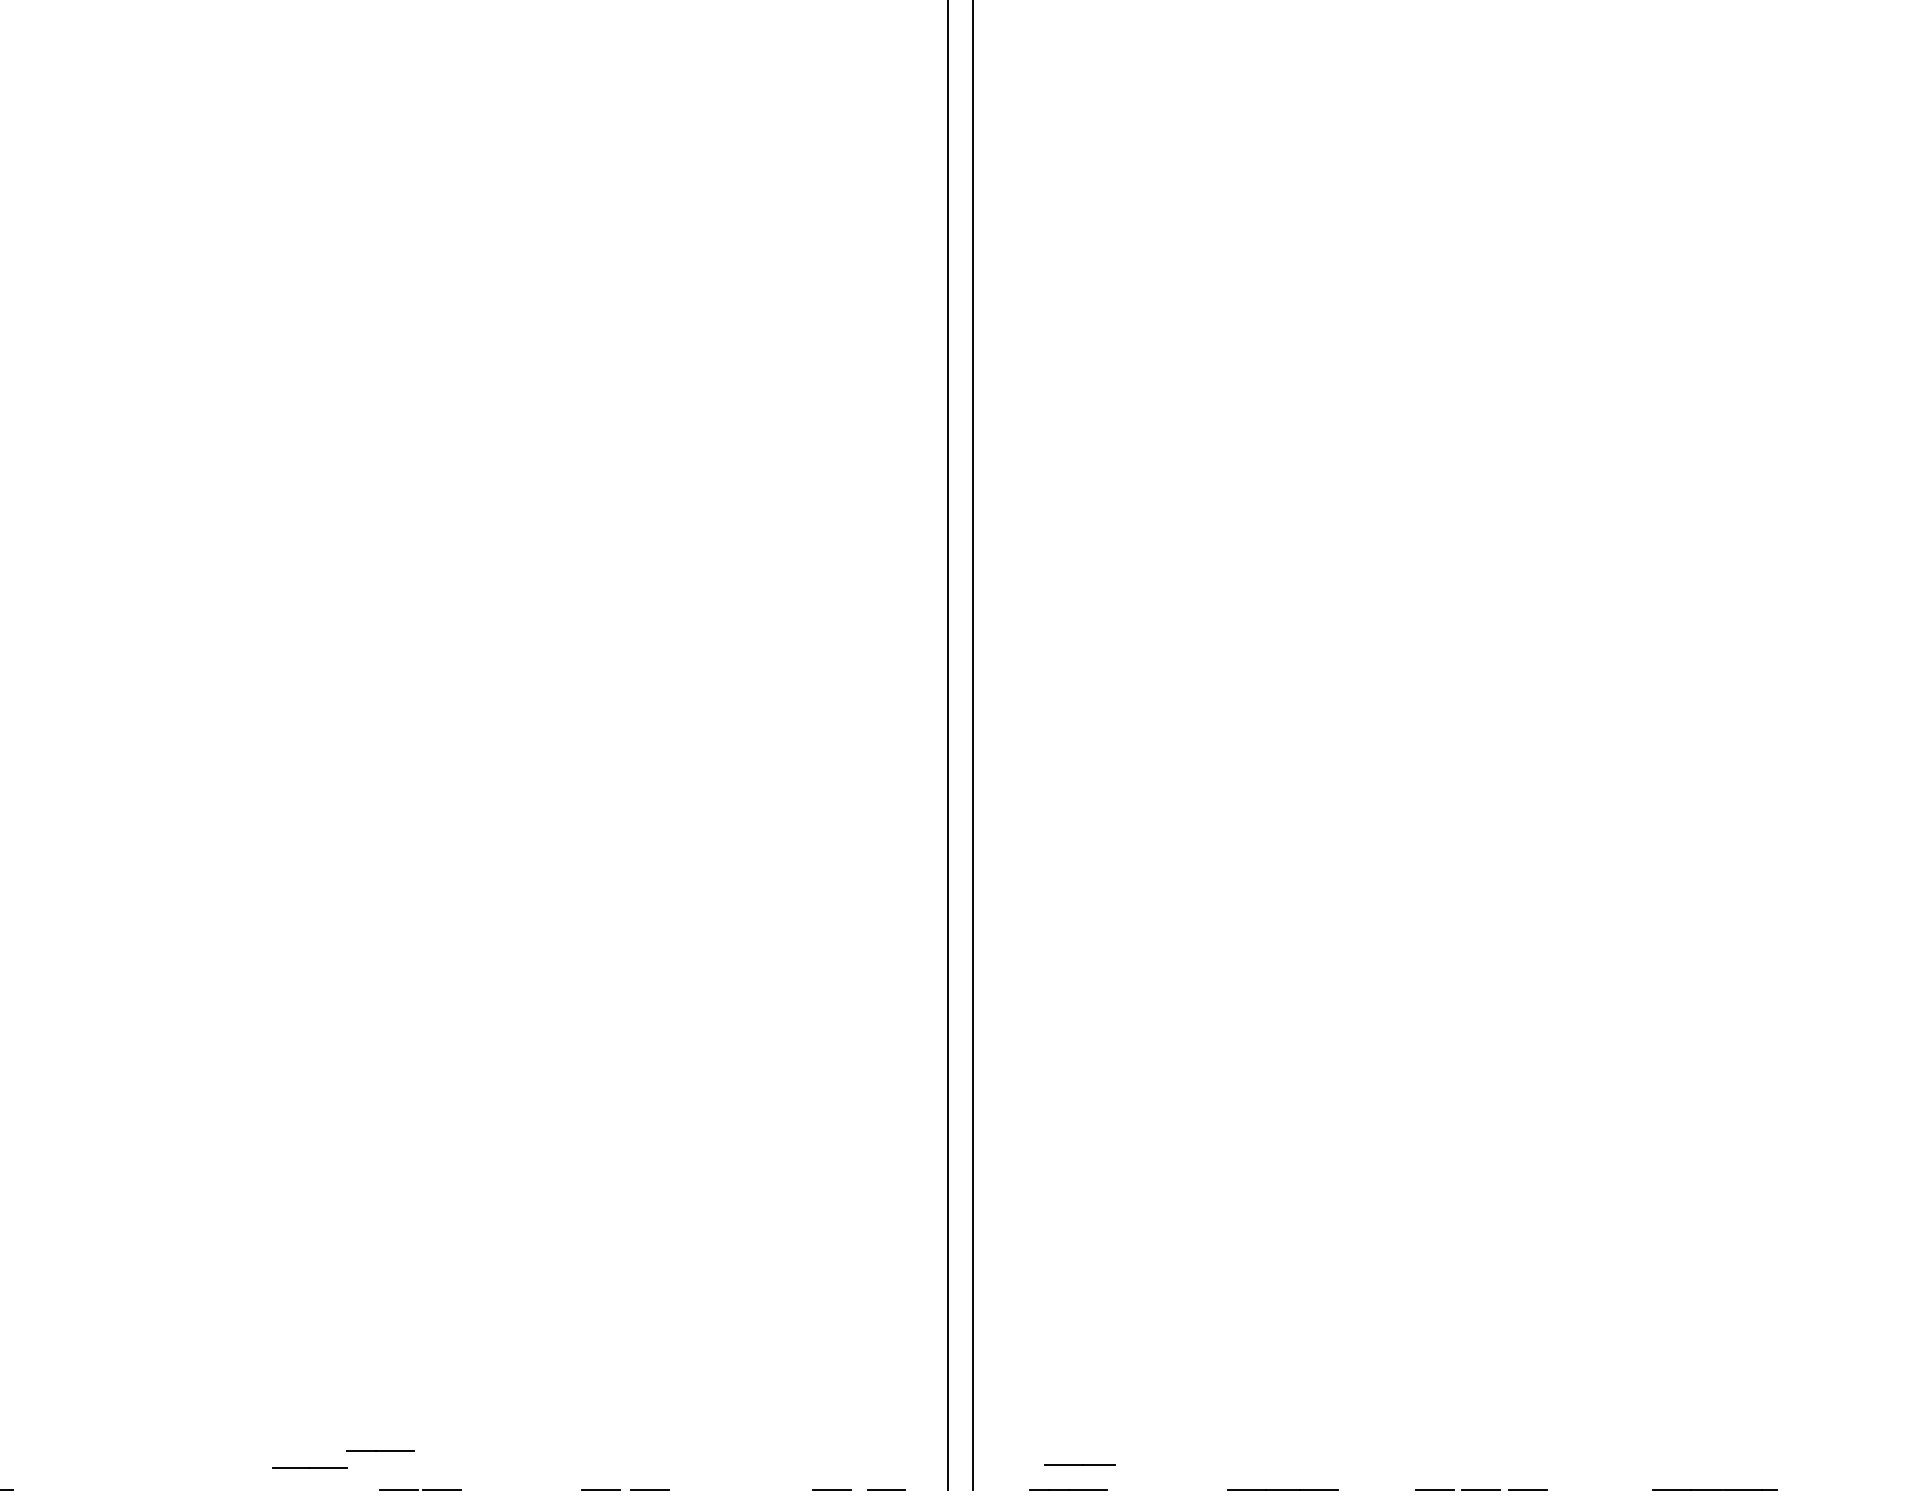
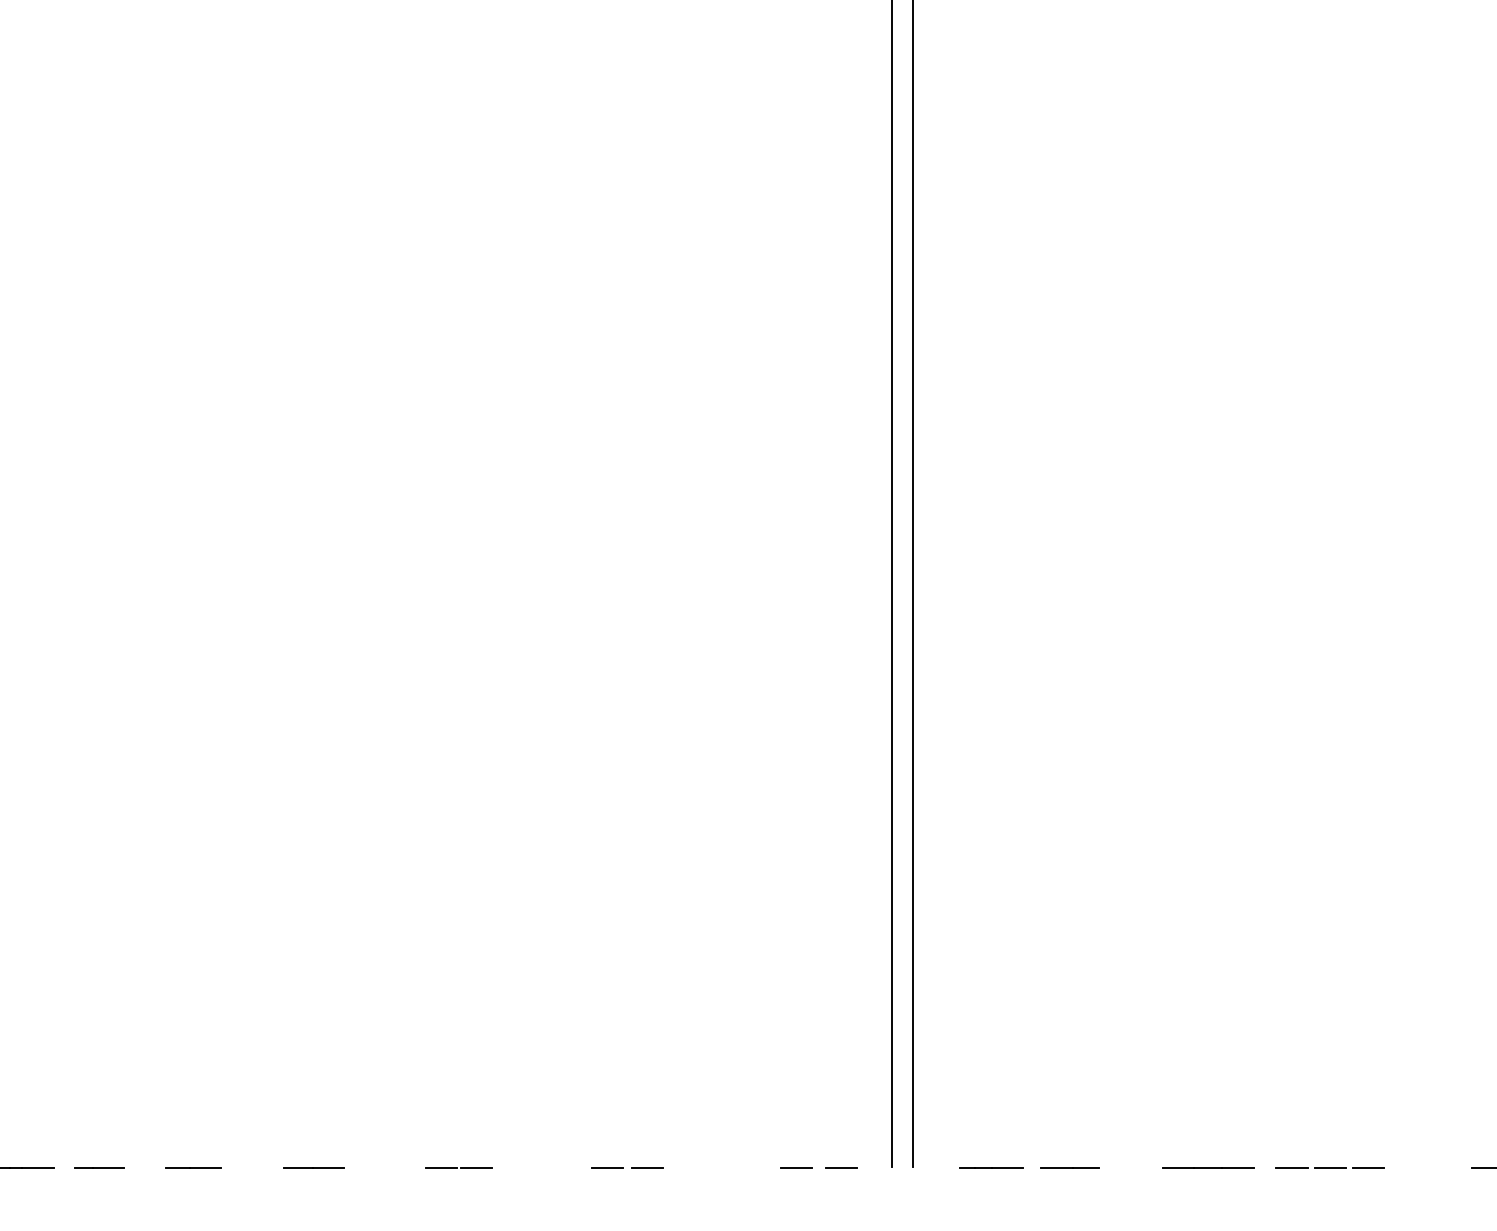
line: (380, 1450) -> (193, 1166), moved
line: (1079, 1464) -> (1070, 1166), moved
line: (309, 1467) -> (313, 1166), moved
line: (1282, 1489) -> (1208, 1166), moved

